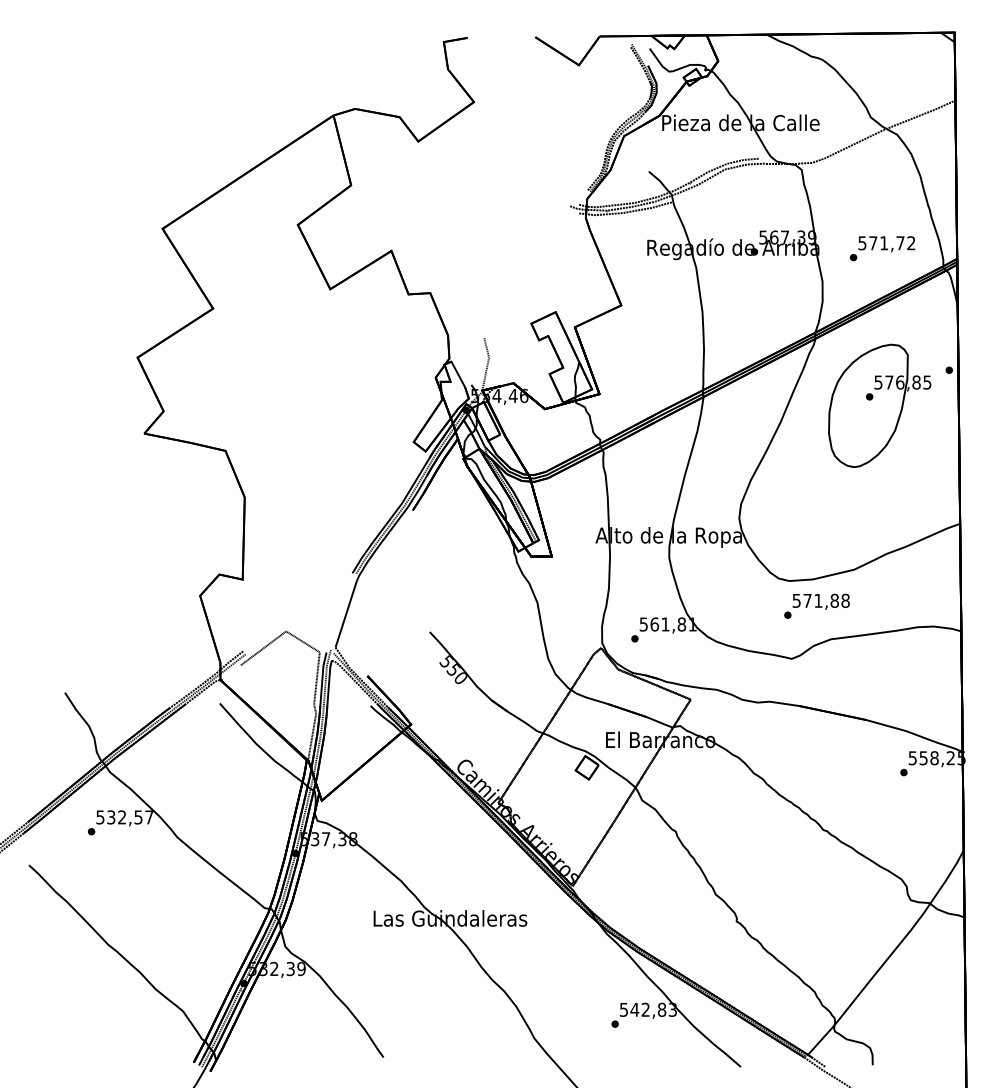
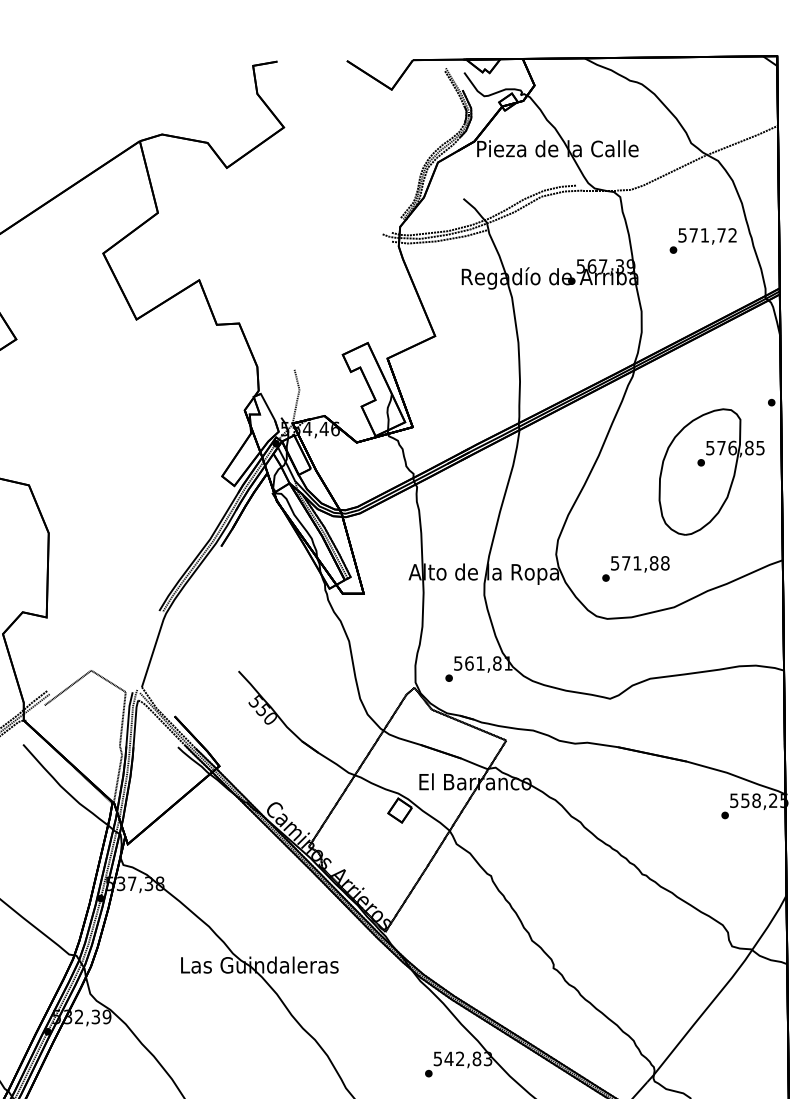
text: (882, 248) -> (703, 240), moved
part: (879, 405) -> (711, 471), moved
text: (816, 605) -> (635, 568), moved

